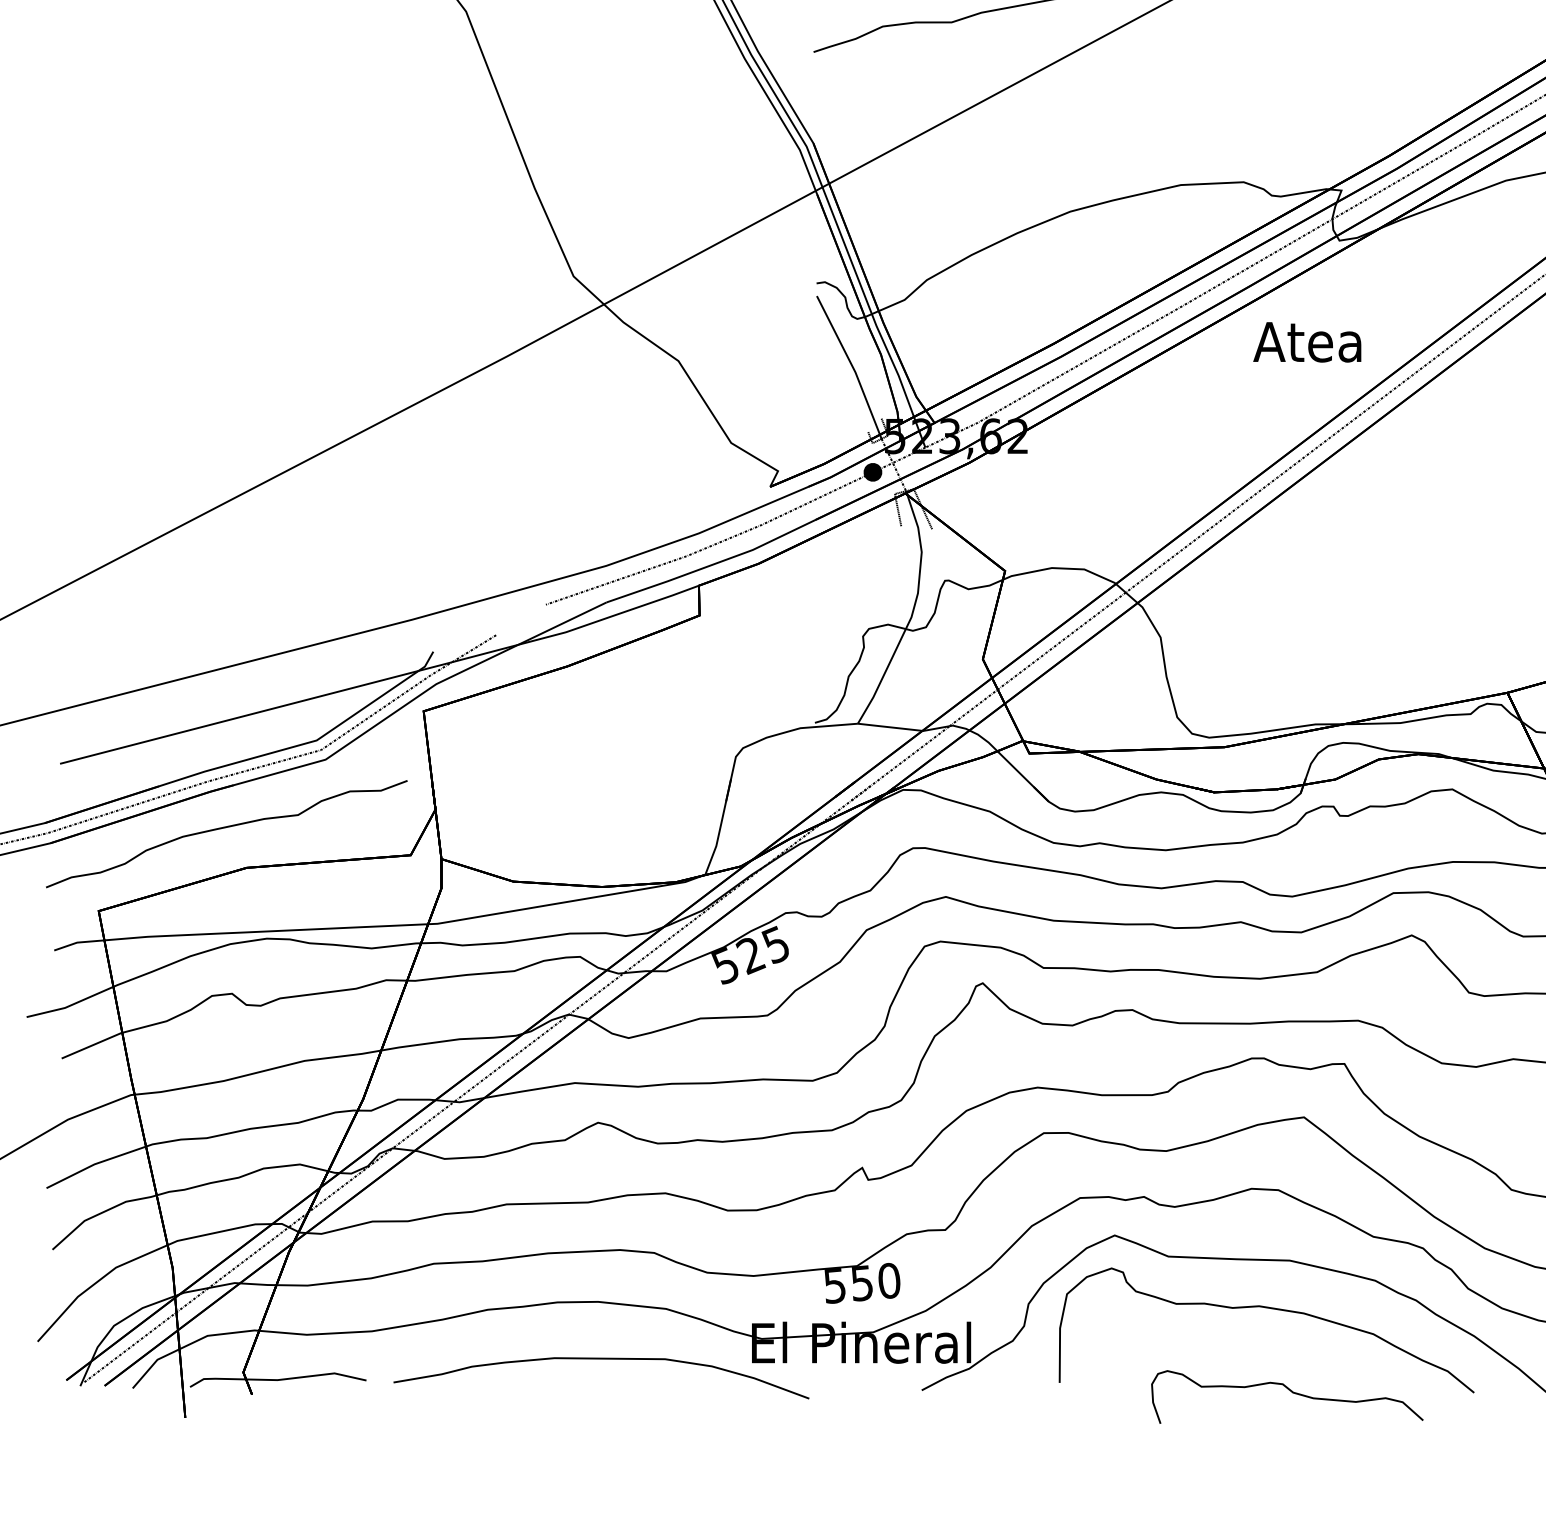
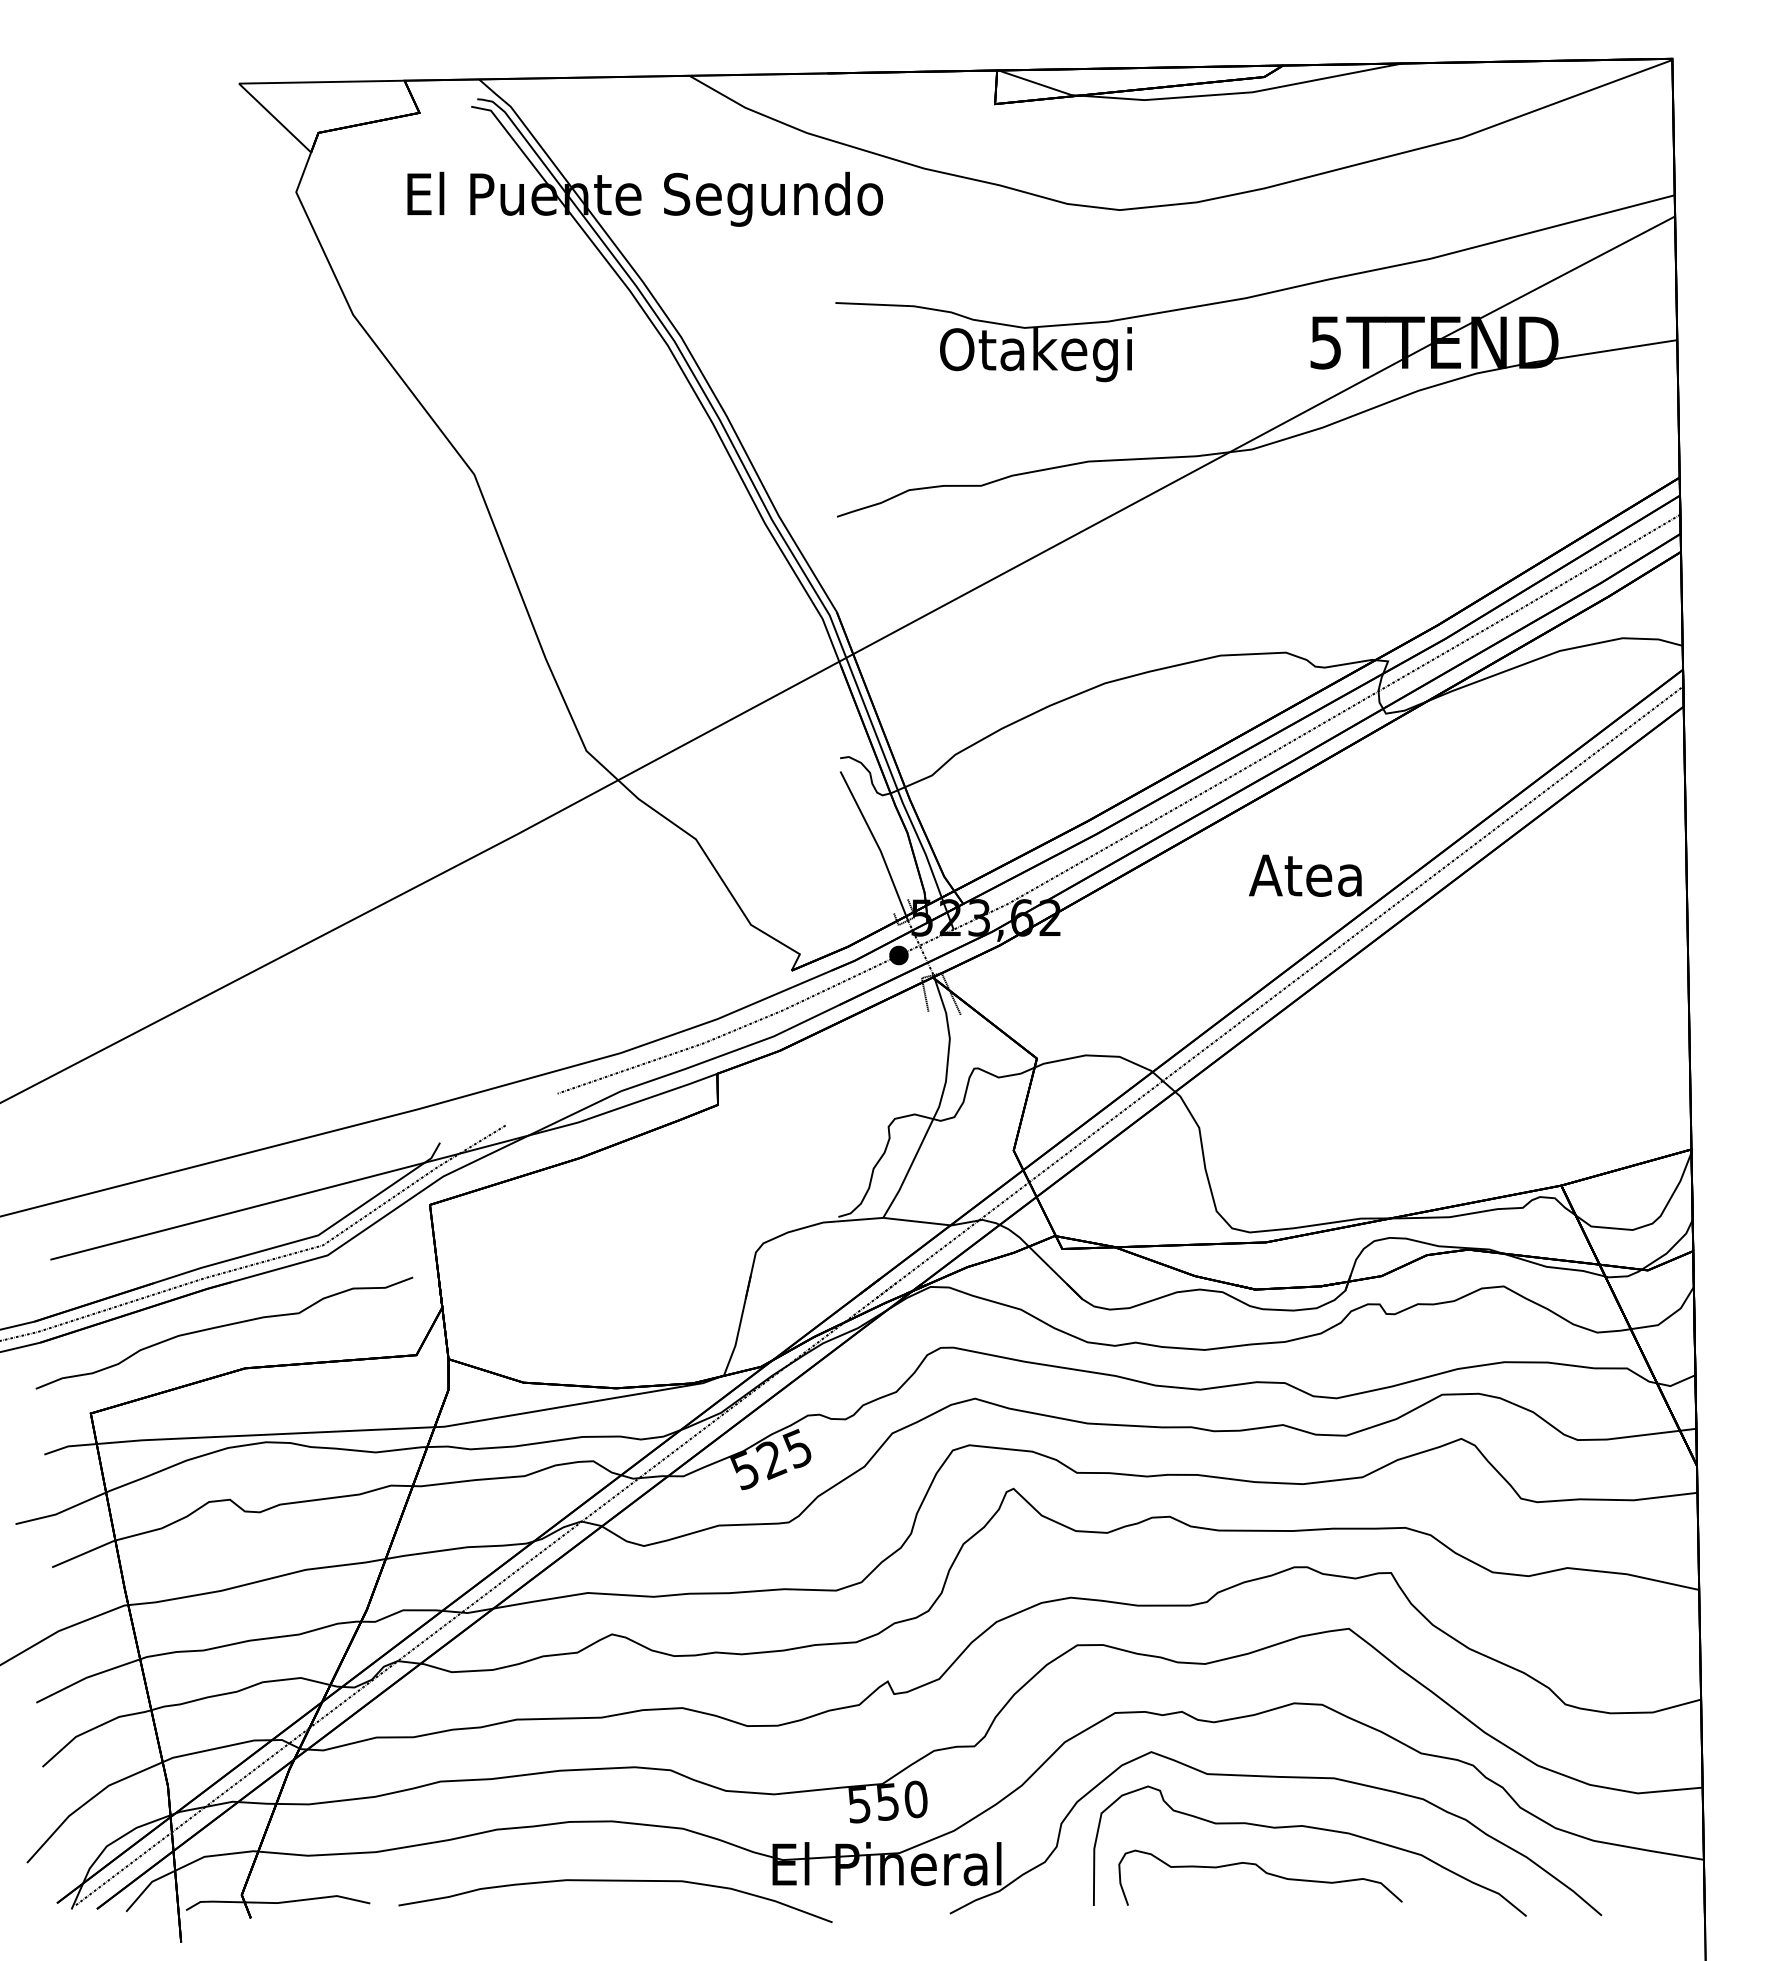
text: (1307, 342) -> (1305, 875), moved
curve: (1291, 1392) -> (1264, 1872), moved

